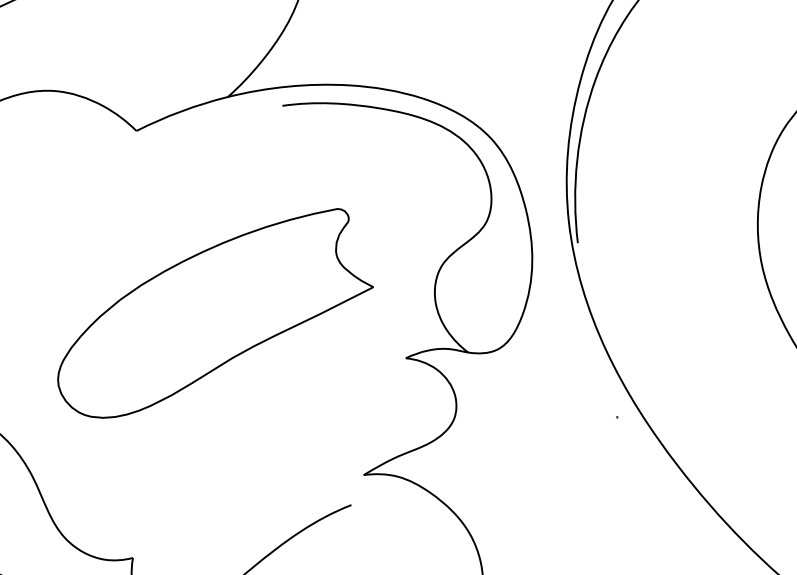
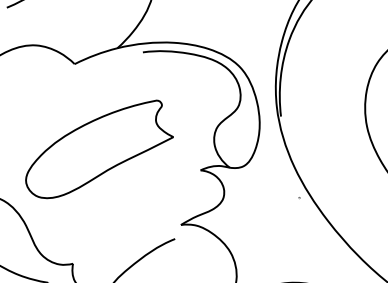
part: (215, 313) -> (99, 149), moved

